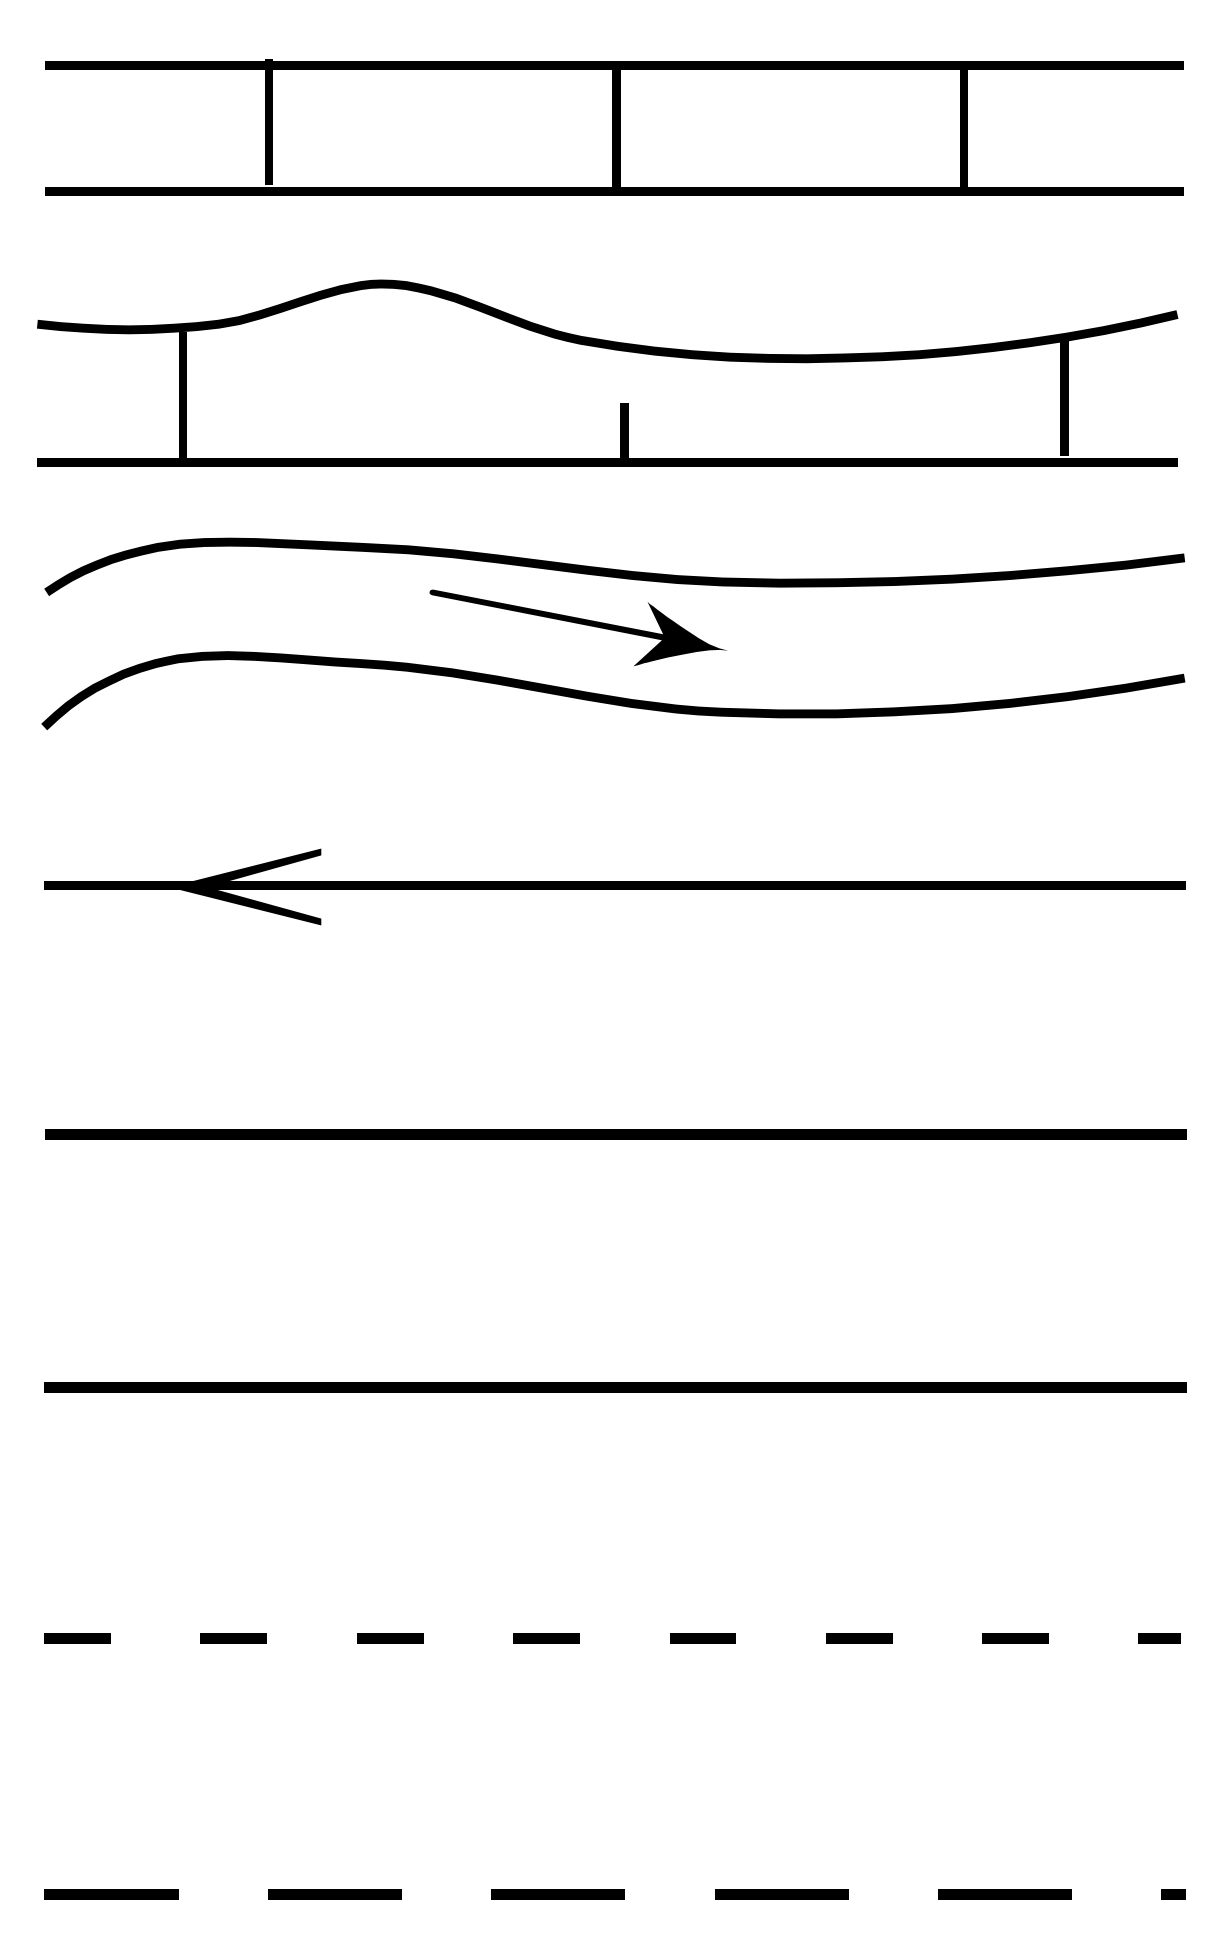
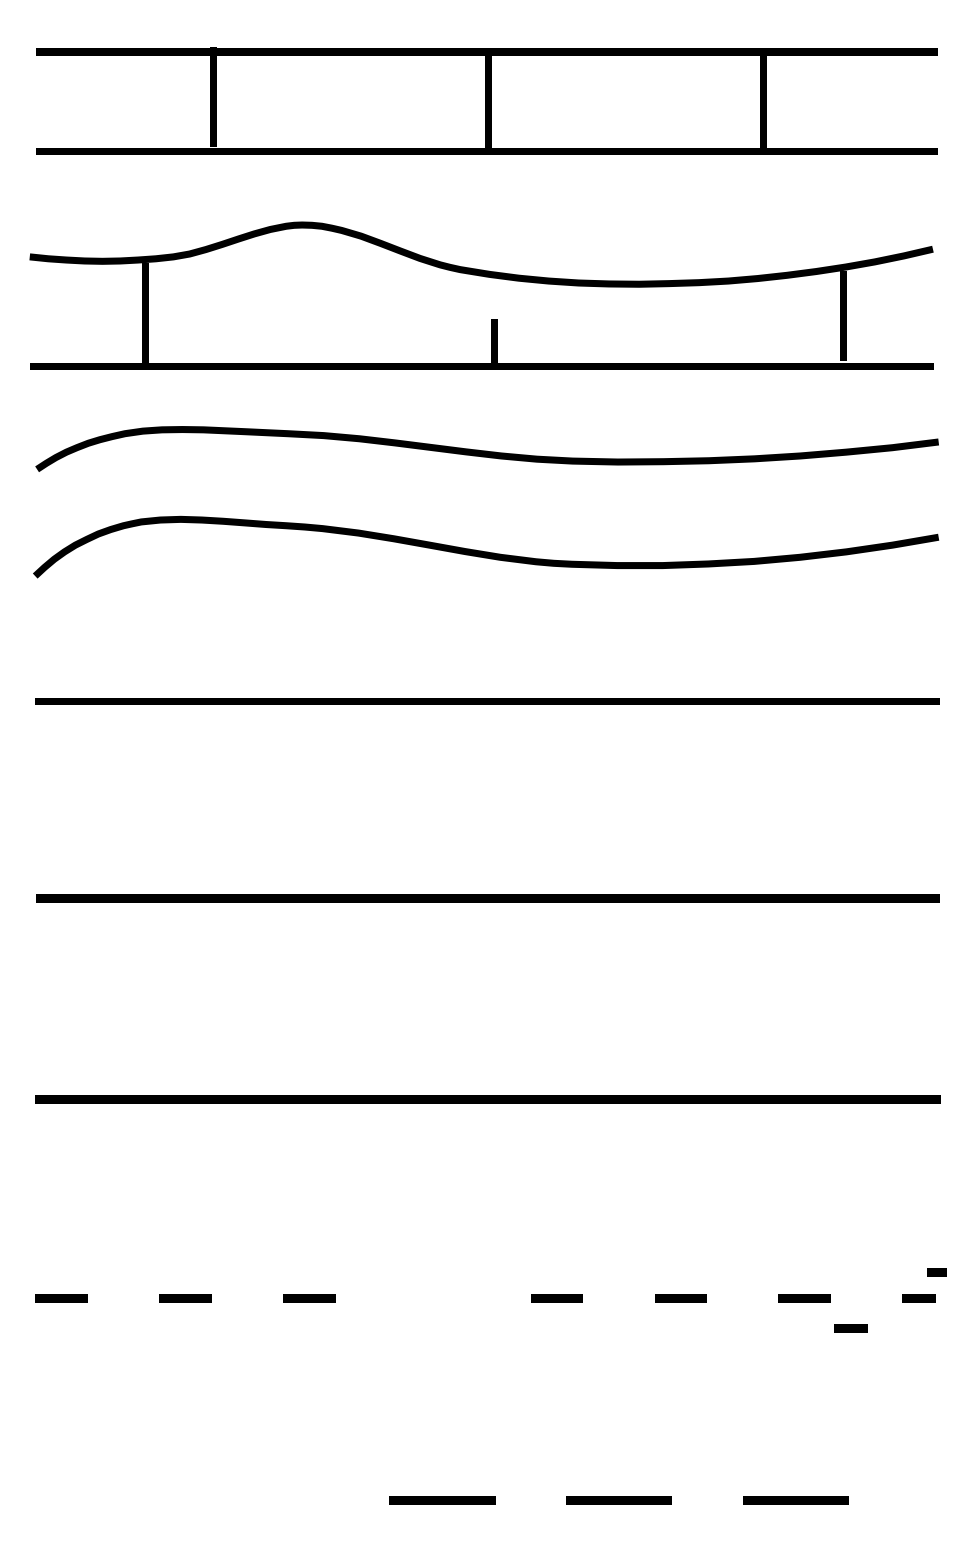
fill: (578, 627) -> (458, 497), removed
fill: (244, 886) -> (193, 702), removed
line: (546, 1638) -> (433, 1298), removed
line: (1073, 1676) -> (850, 1328), added
line: (111, 1894) -> (88, 1500), removed
line: (334, 1894) -> (265, 1500), removed
line: (1173, 1894) -> (936, 1272), moved

